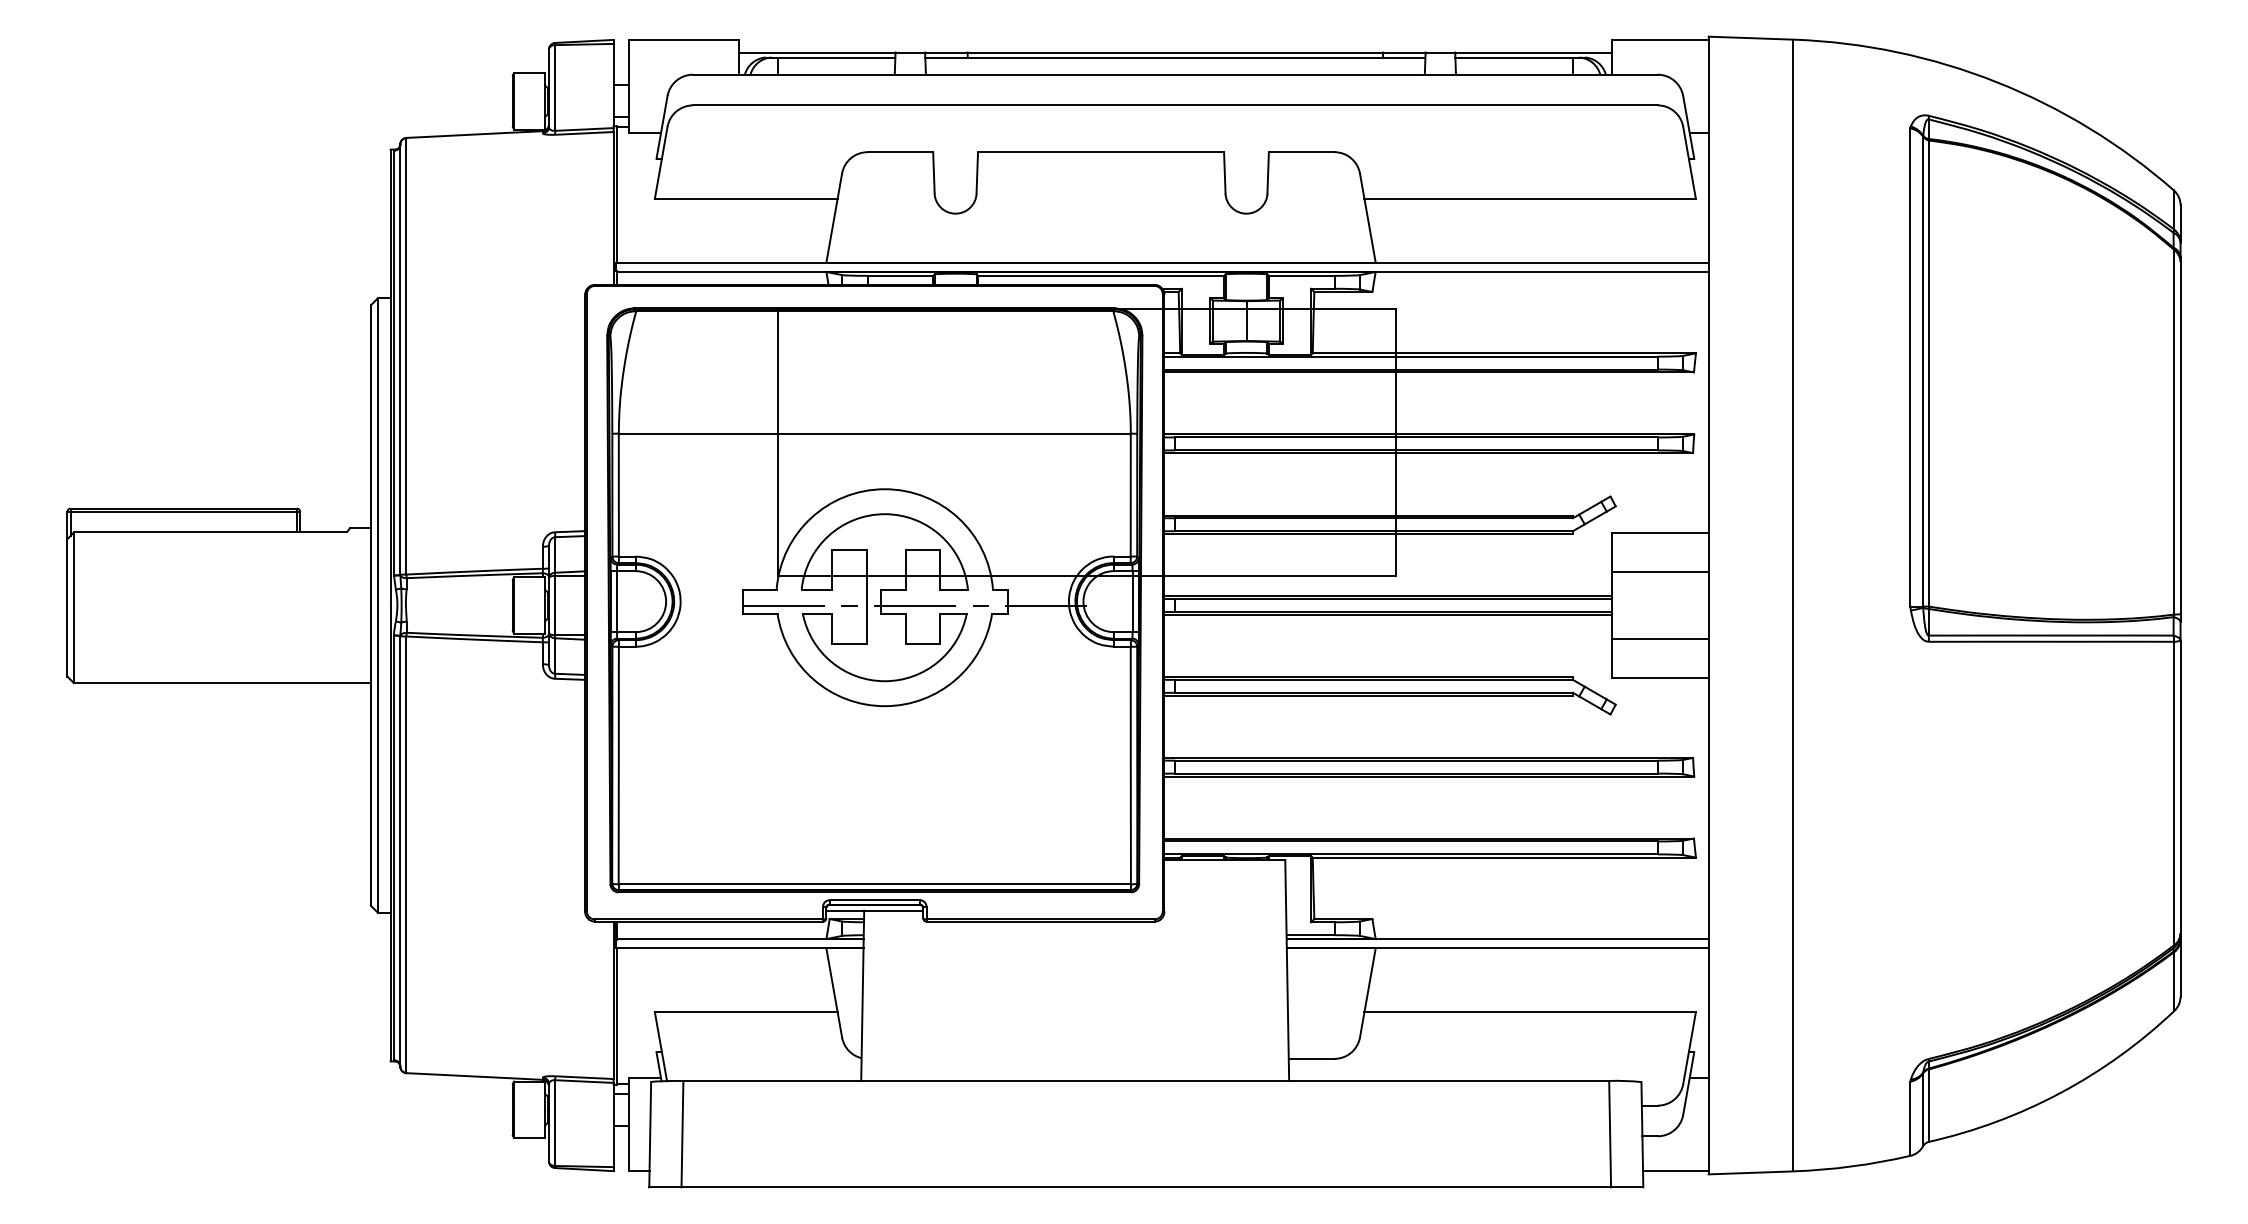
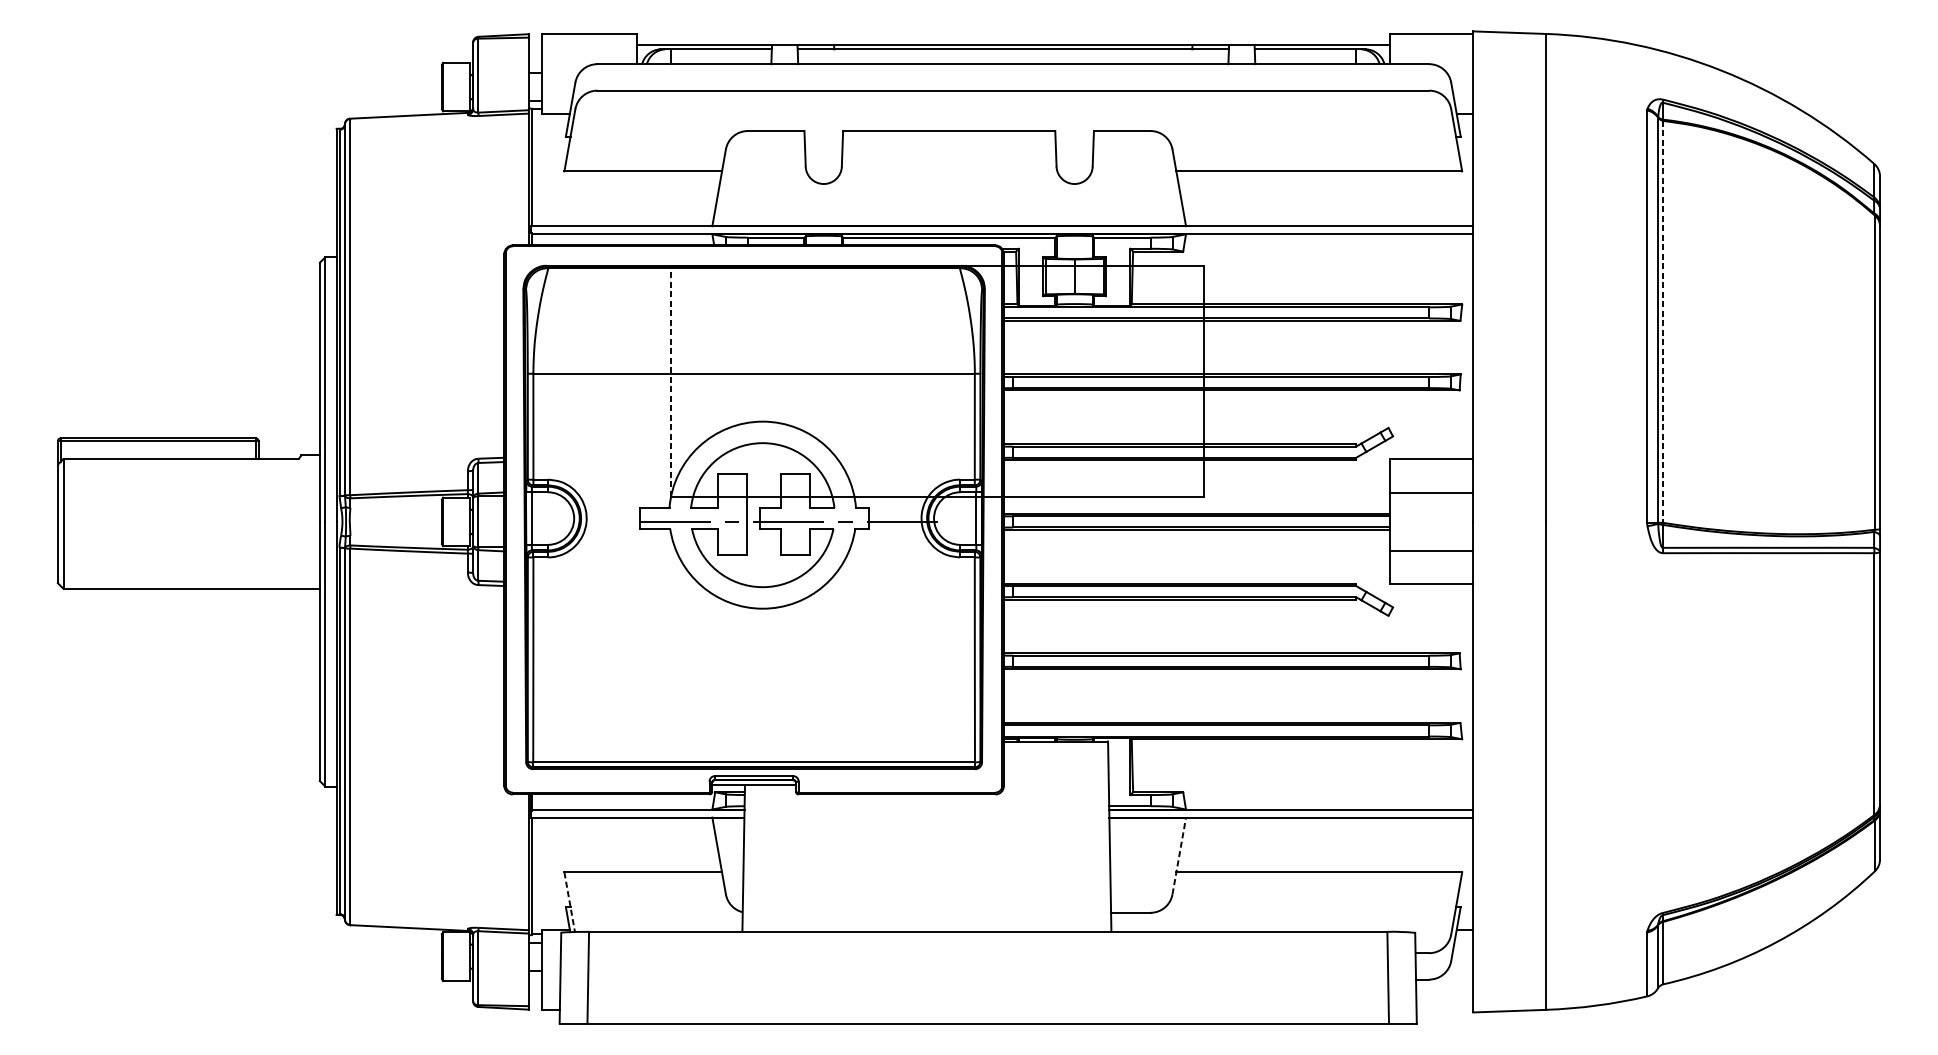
line: (1929, 374) -> (1663, 322), solid -> dashed
line: (778, 442) -> (671, 381), solid -> dashed
line: (1367, 992) -> (1178, 855), solid -> dashed
line: (661, 1047) -> (570, 903), solid -> dashed
line: (1675, 1171) -> (1444, 1009), removed

